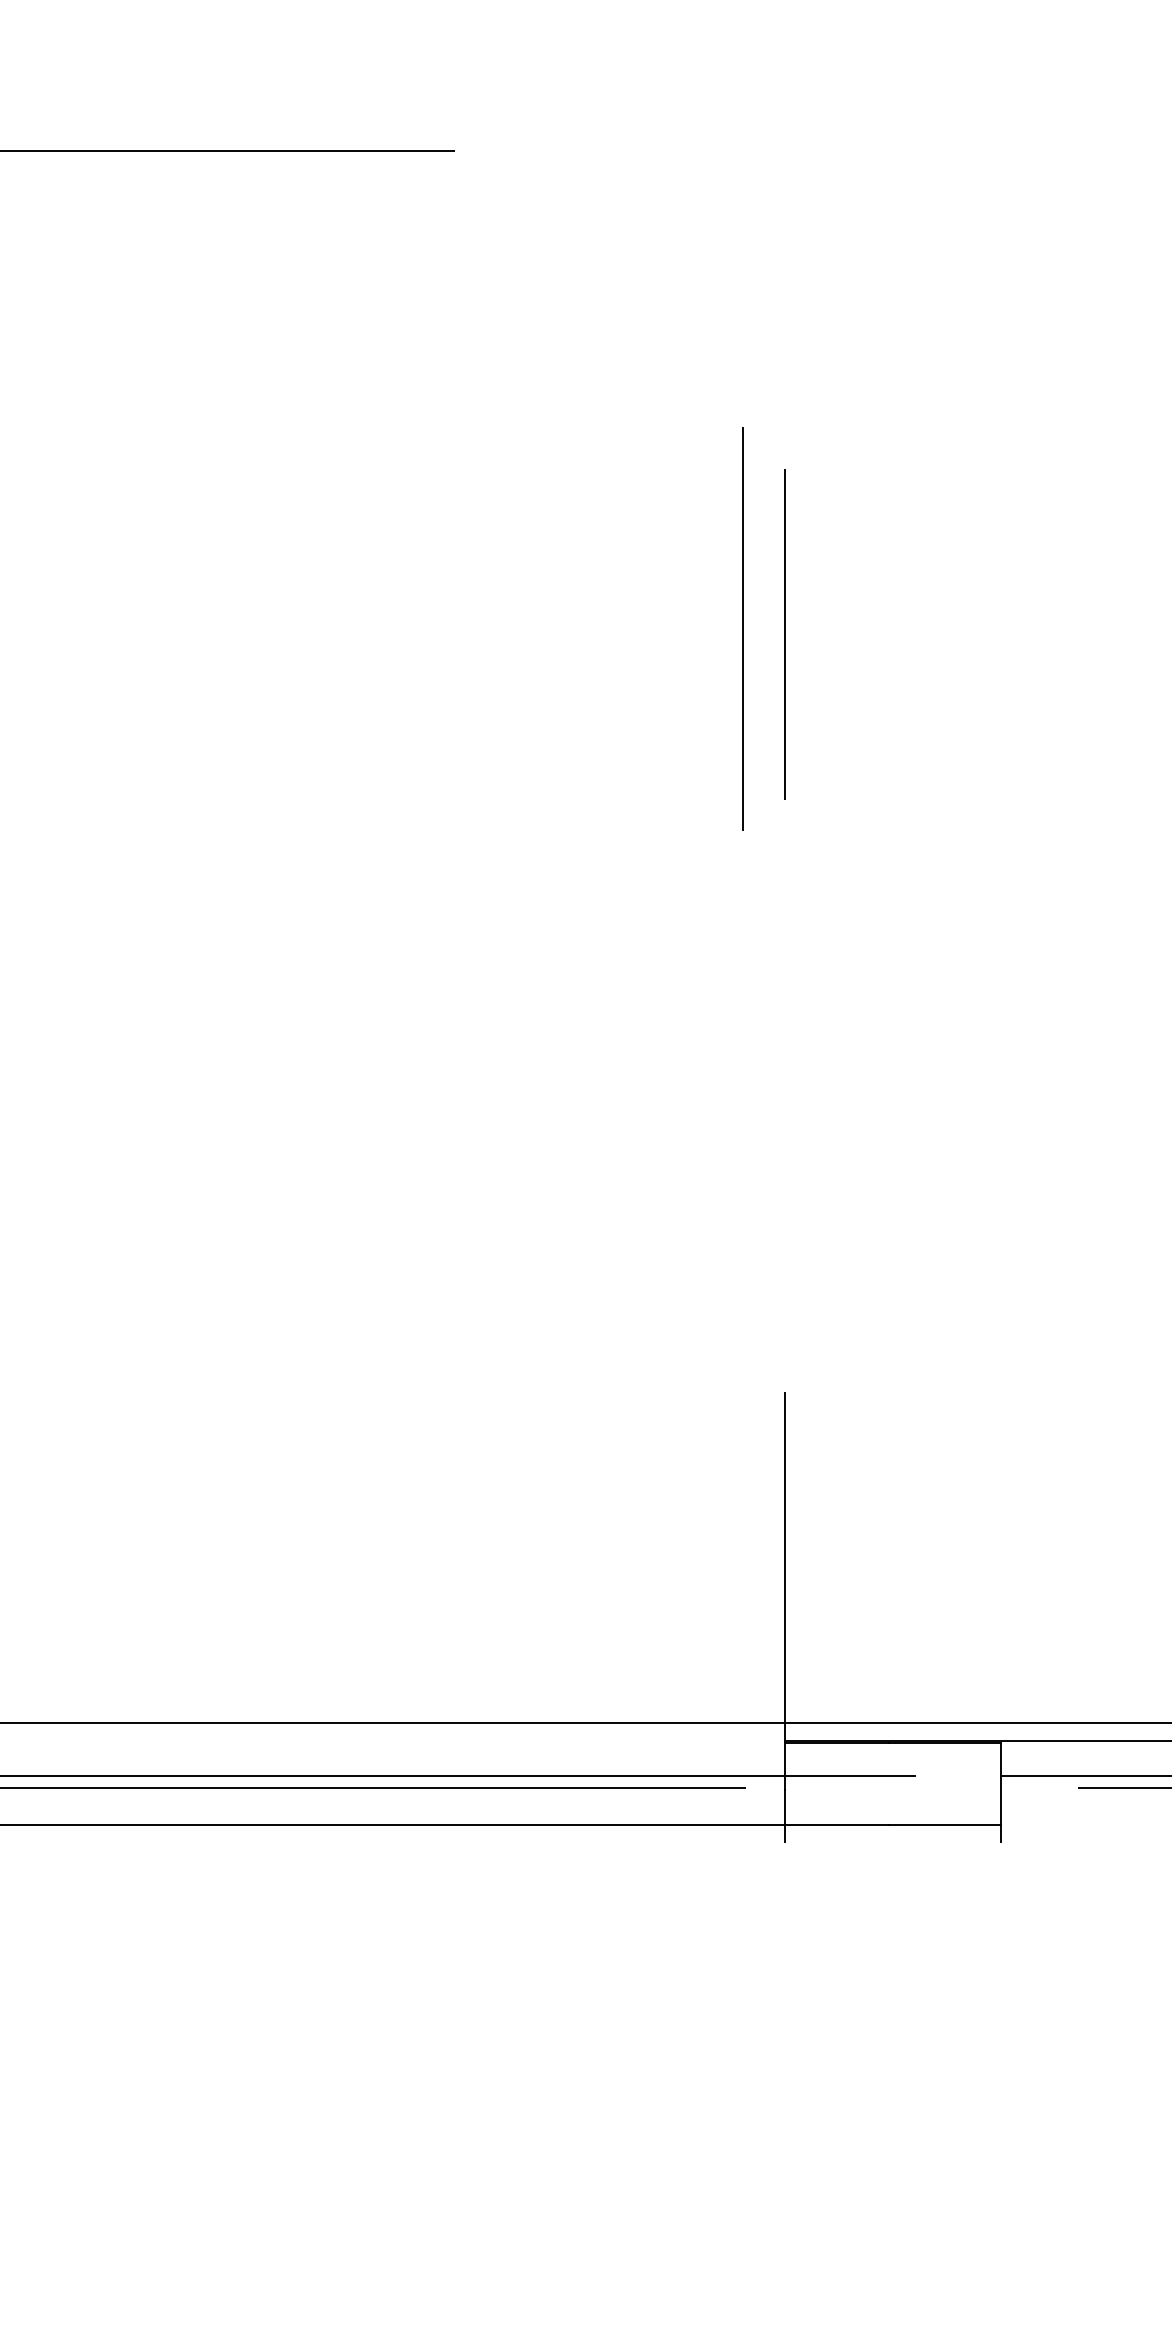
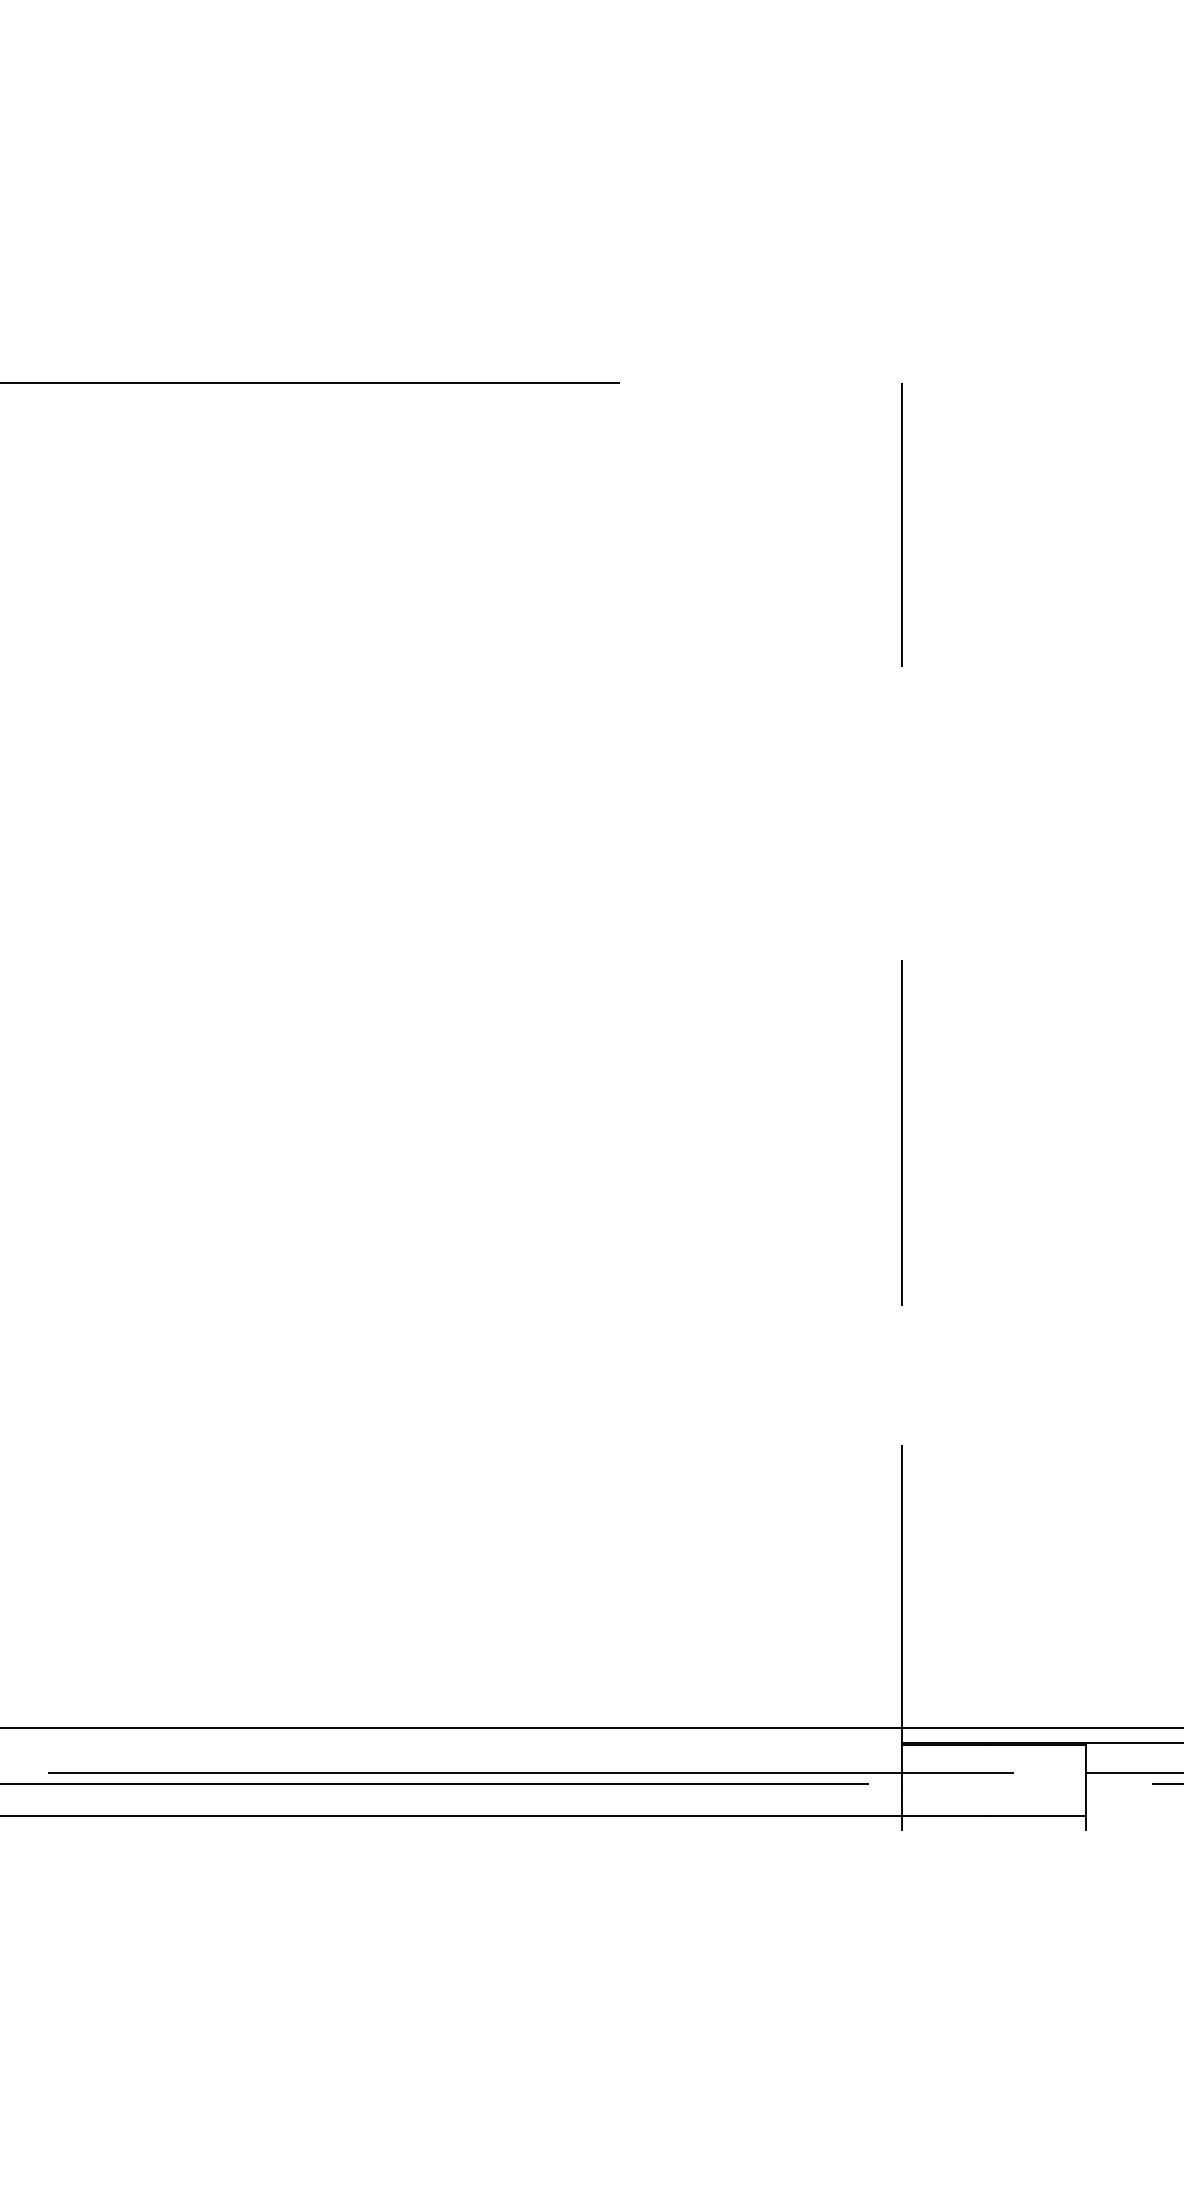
line: (742, 628) -> (901, 1132), moved
line: (784, 633) -> (901, 524), moved

